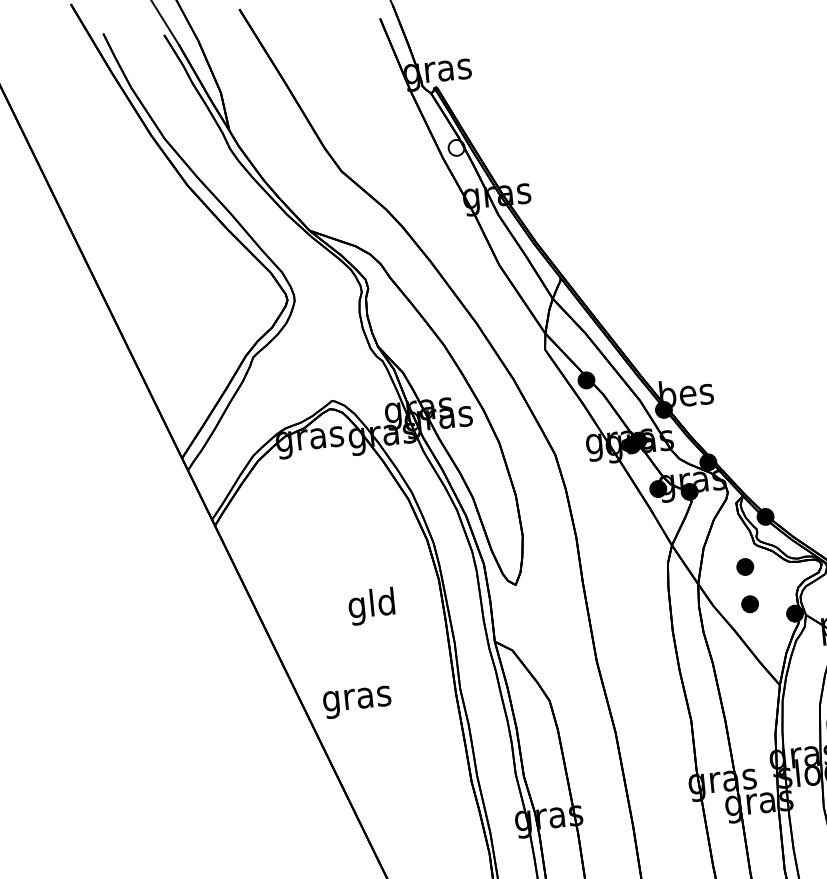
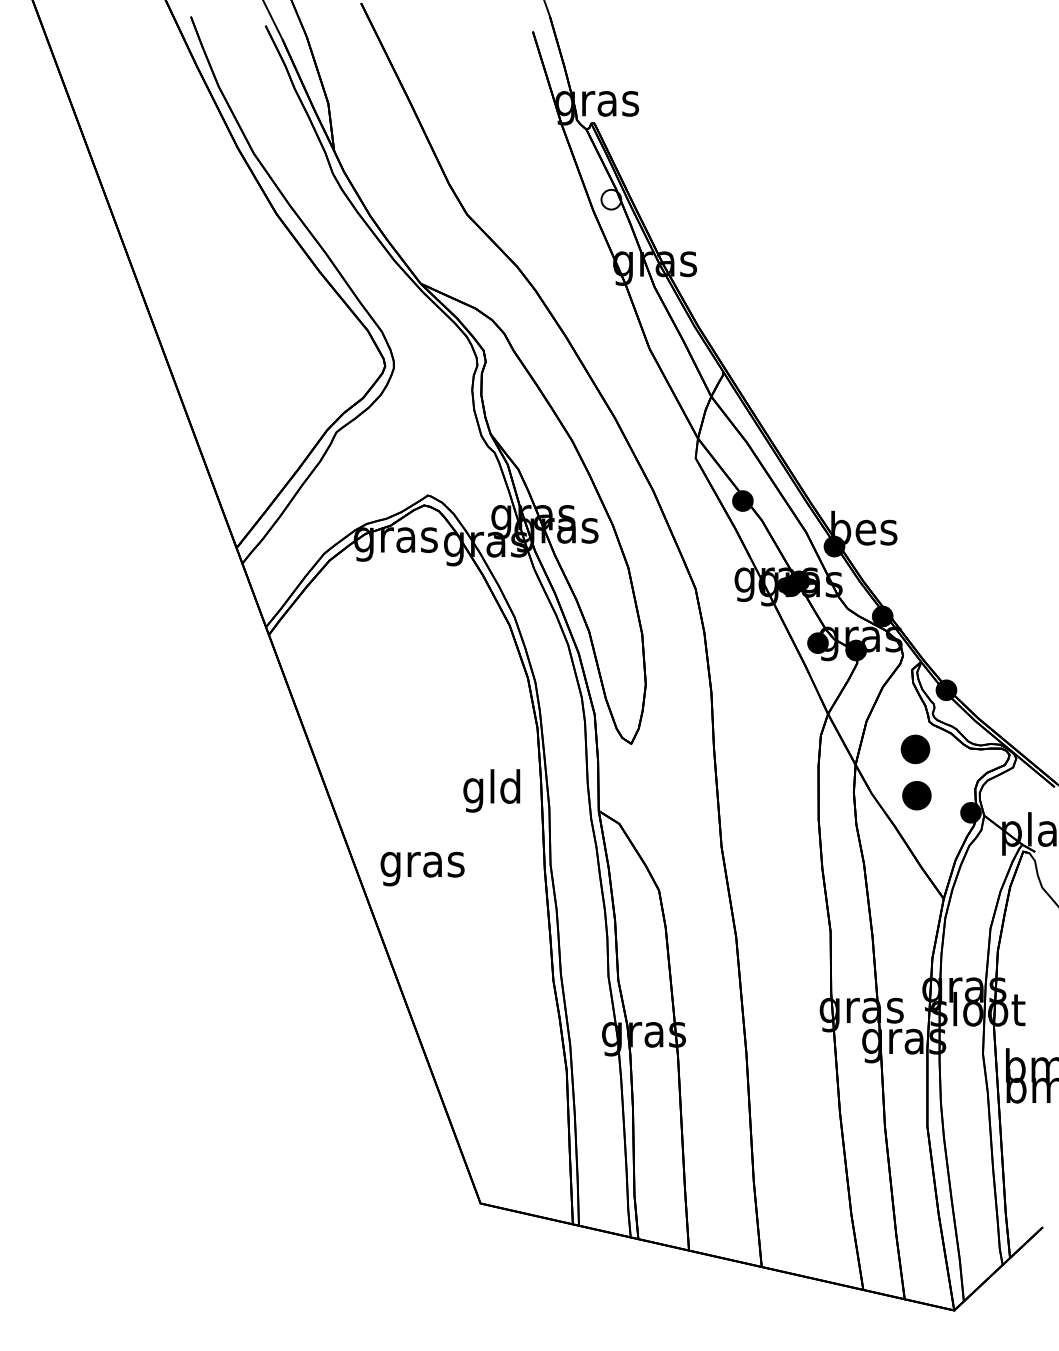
part: (745, 567) -> (915, 749), size x1.4
part: (749, 604) -> (916, 795), size x1.4
text: (371, 606) -> (491, 790), moved

